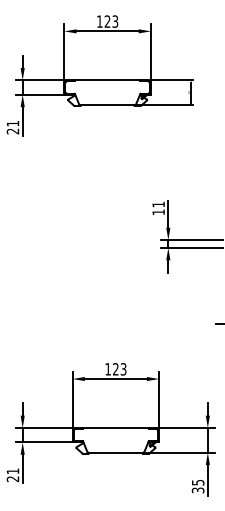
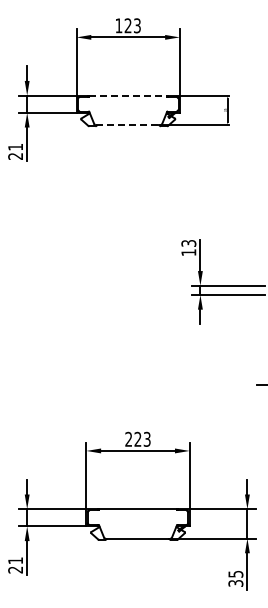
line: (107, 80) -> (128, 95), solid -> dashed
line: (107, 105) -> (128, 125), solid -> dashed
text: (158, 204) -> (188, 243), 11 -> 13
text: (107, 368) -> (128, 438), 123 -> 223

